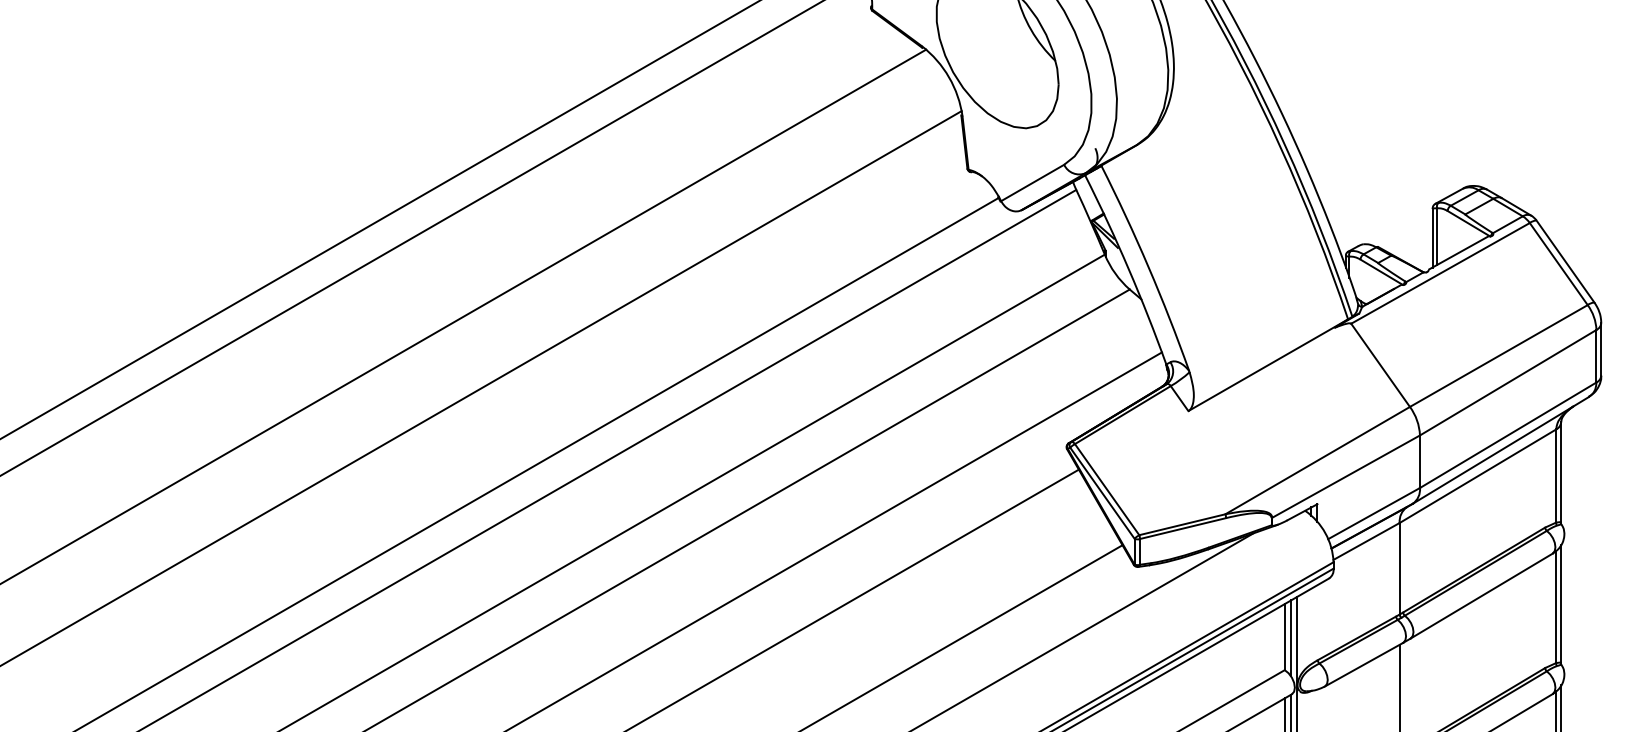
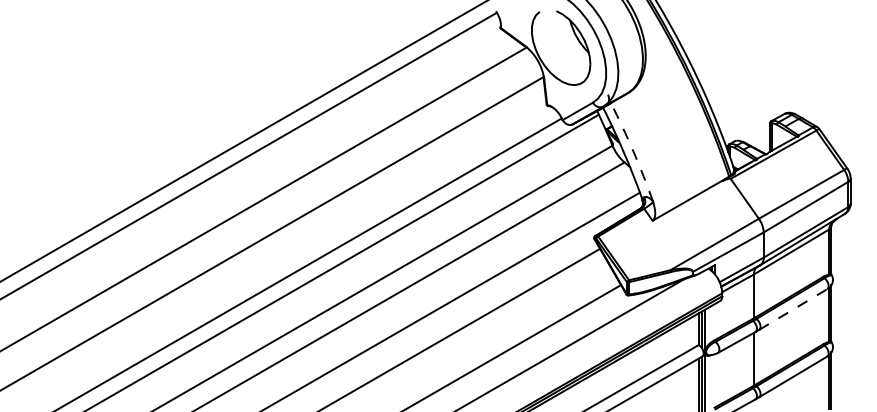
arc: (1148, 266) -> (633, 151), solid -> dashed
line: (1482, 596) -> (793, 309), solid -> dashed

